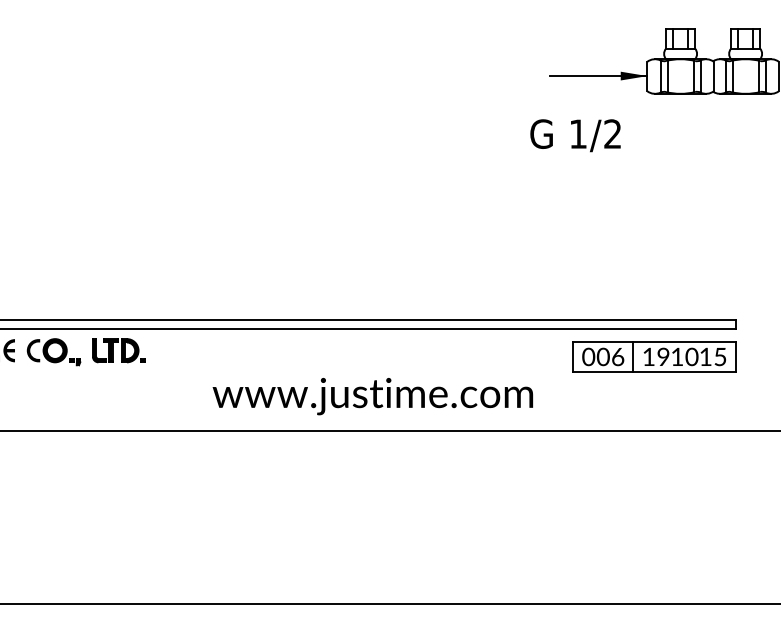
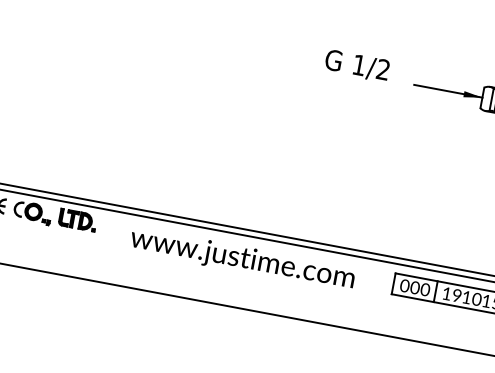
text: (575, 135) -> (357, 65), moved
text: (617, 356) -> (425, 289), 006 -> 000
text: (372, 396) -> (242, 259), moved

